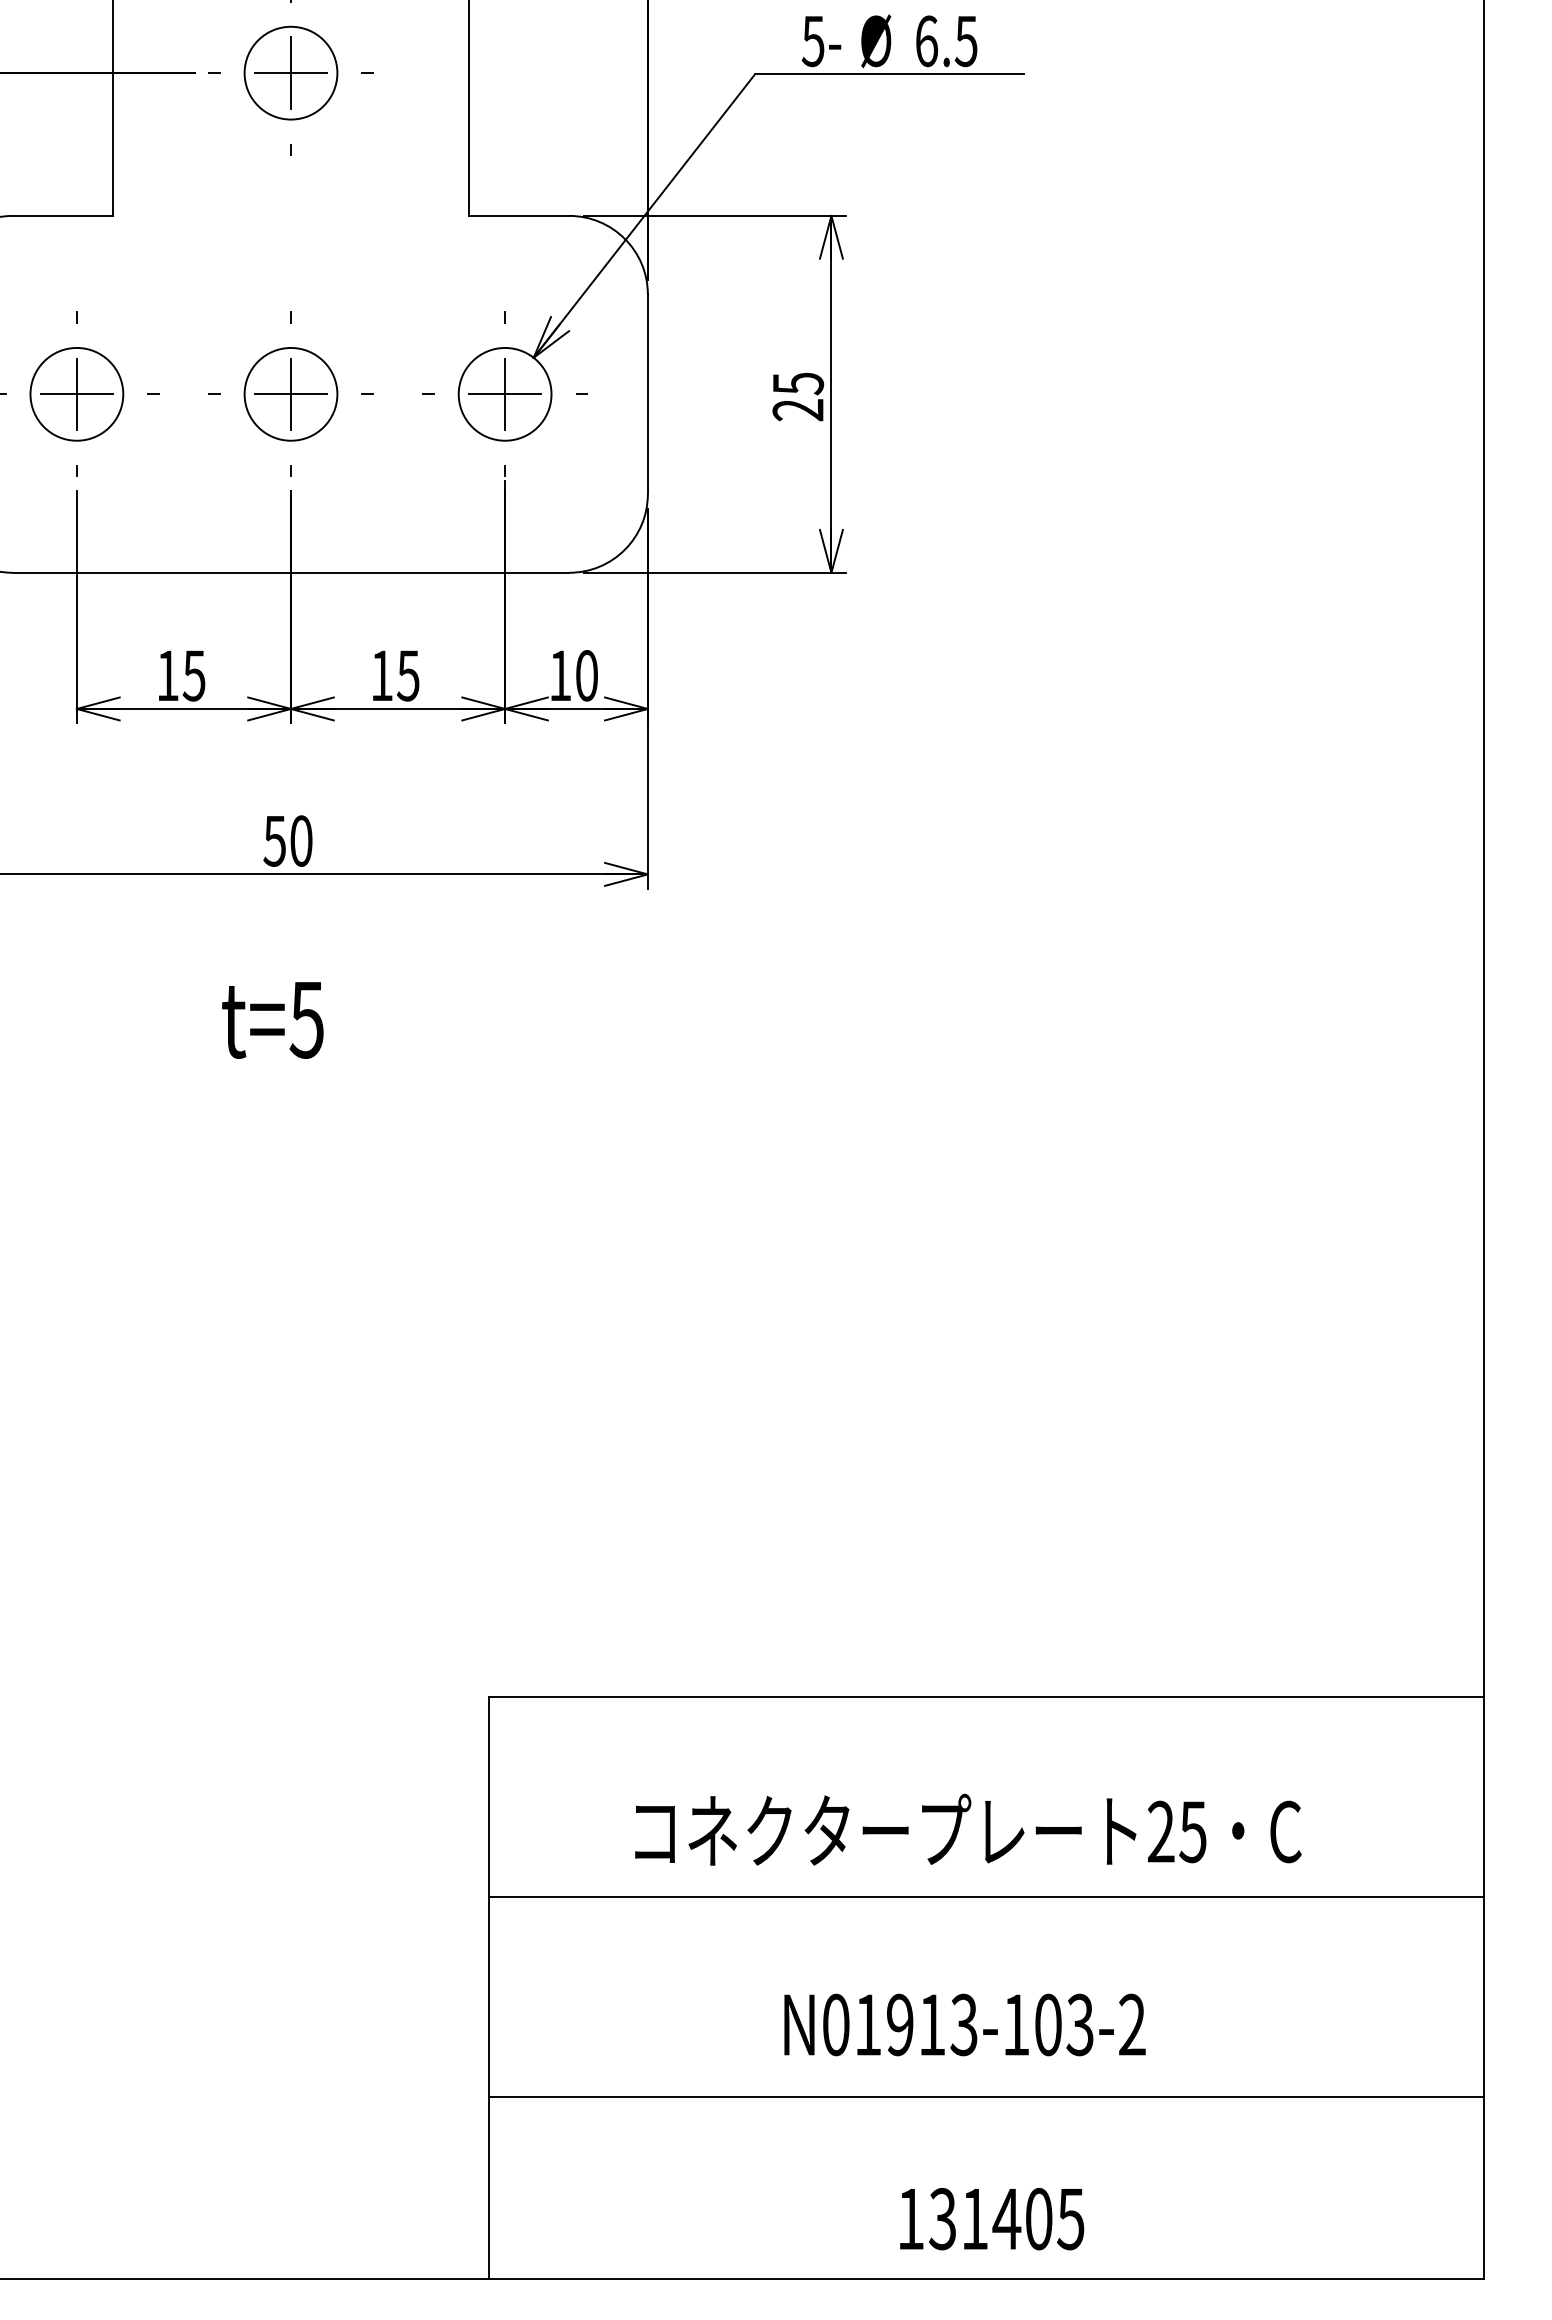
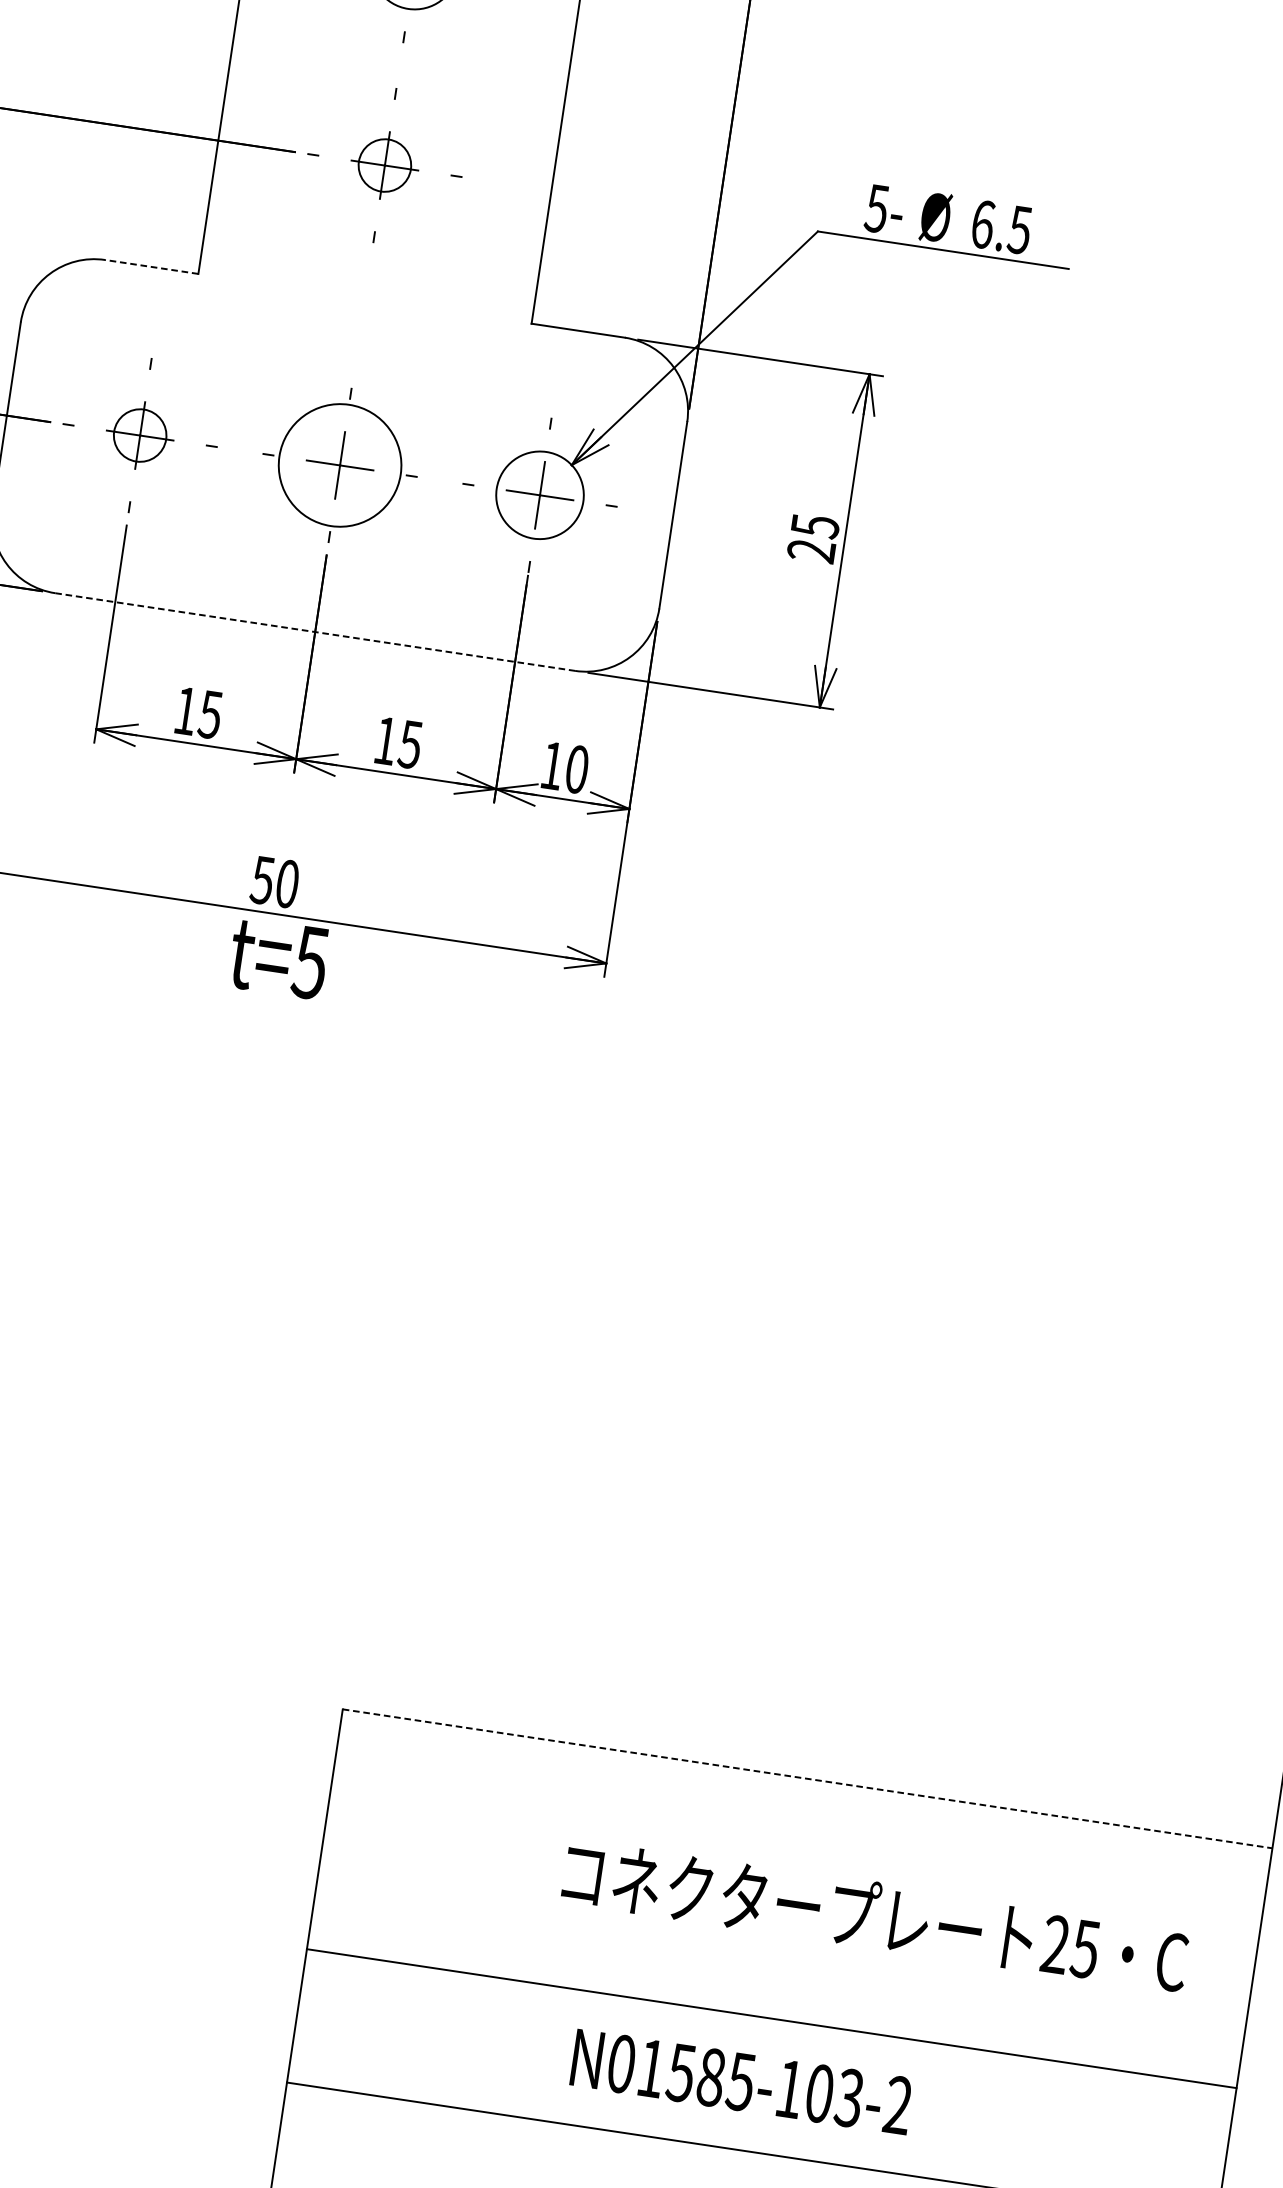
circle: (290, 72) -> (384, 164), size x0.6
line: (62, 215) -> (151, 266), solid -> dashed
circle: (76, 393) -> (139, 434), size x0.6
circle: (290, 393) -> (339, 464), size x1.4
line: (291, 572) -> (315, 631), solid -> dashed
text: (272, 1020) -> (278, 958), moved
line: (986, 1697) -> (807, 1779), solid -> dashed
text: (968, 1829) -> (876, 1915), moved
line: (986, 1896) -> (771, 2018), moved
text: (931, 2024) -> (710, 2076), N01913-103-2 -> N01585-103-2

